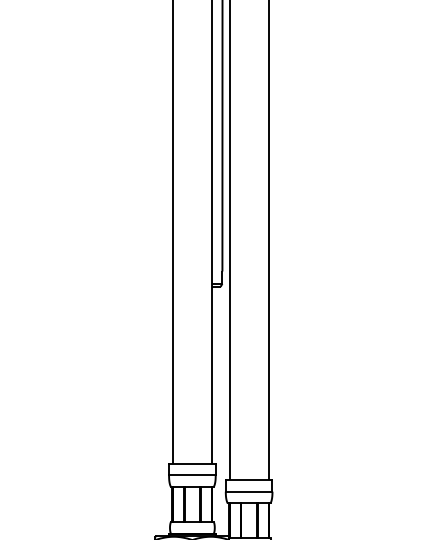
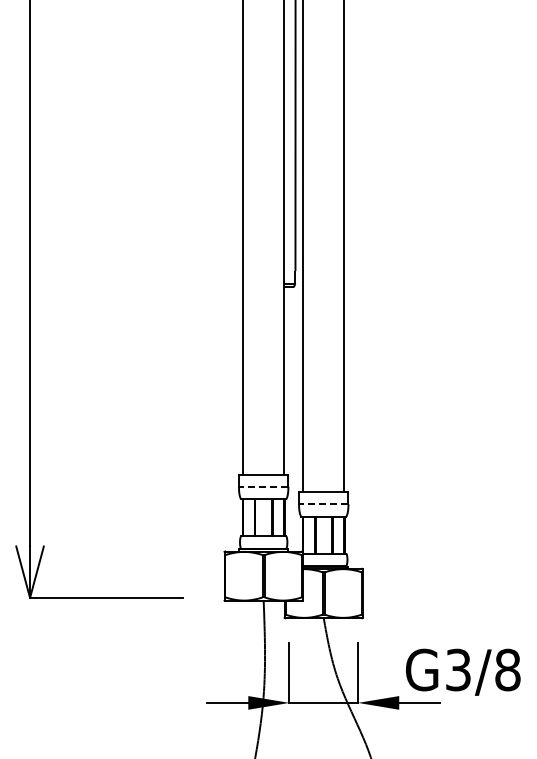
line: (192, 474) -> (263, 486), solid -> dashed
line: (248, 491) -> (323, 504), solid -> dashed

